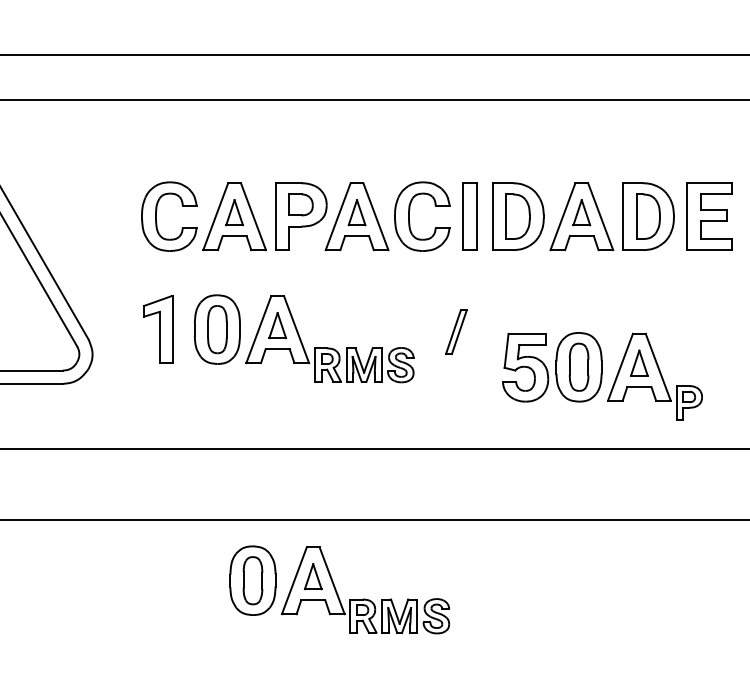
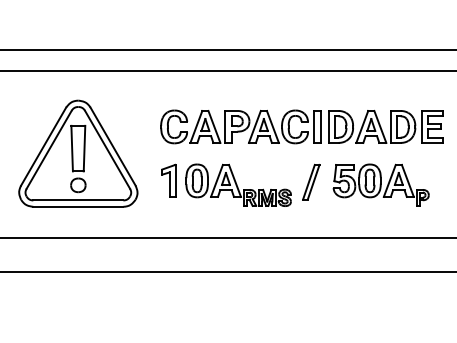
part: (456, 330) -> (311, 181), size x1.67
part: (601, 374) -> (380, 184), moved
part: (339, 588) -> (255, 304), removed

